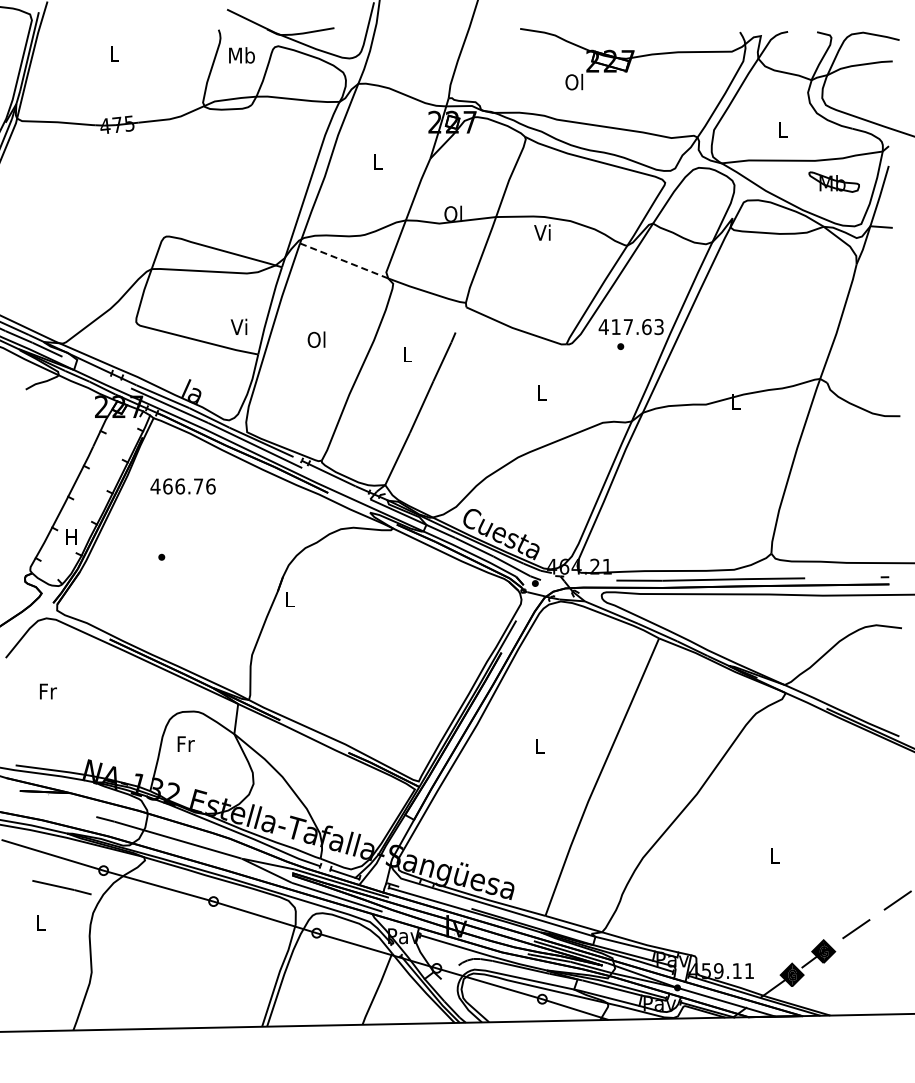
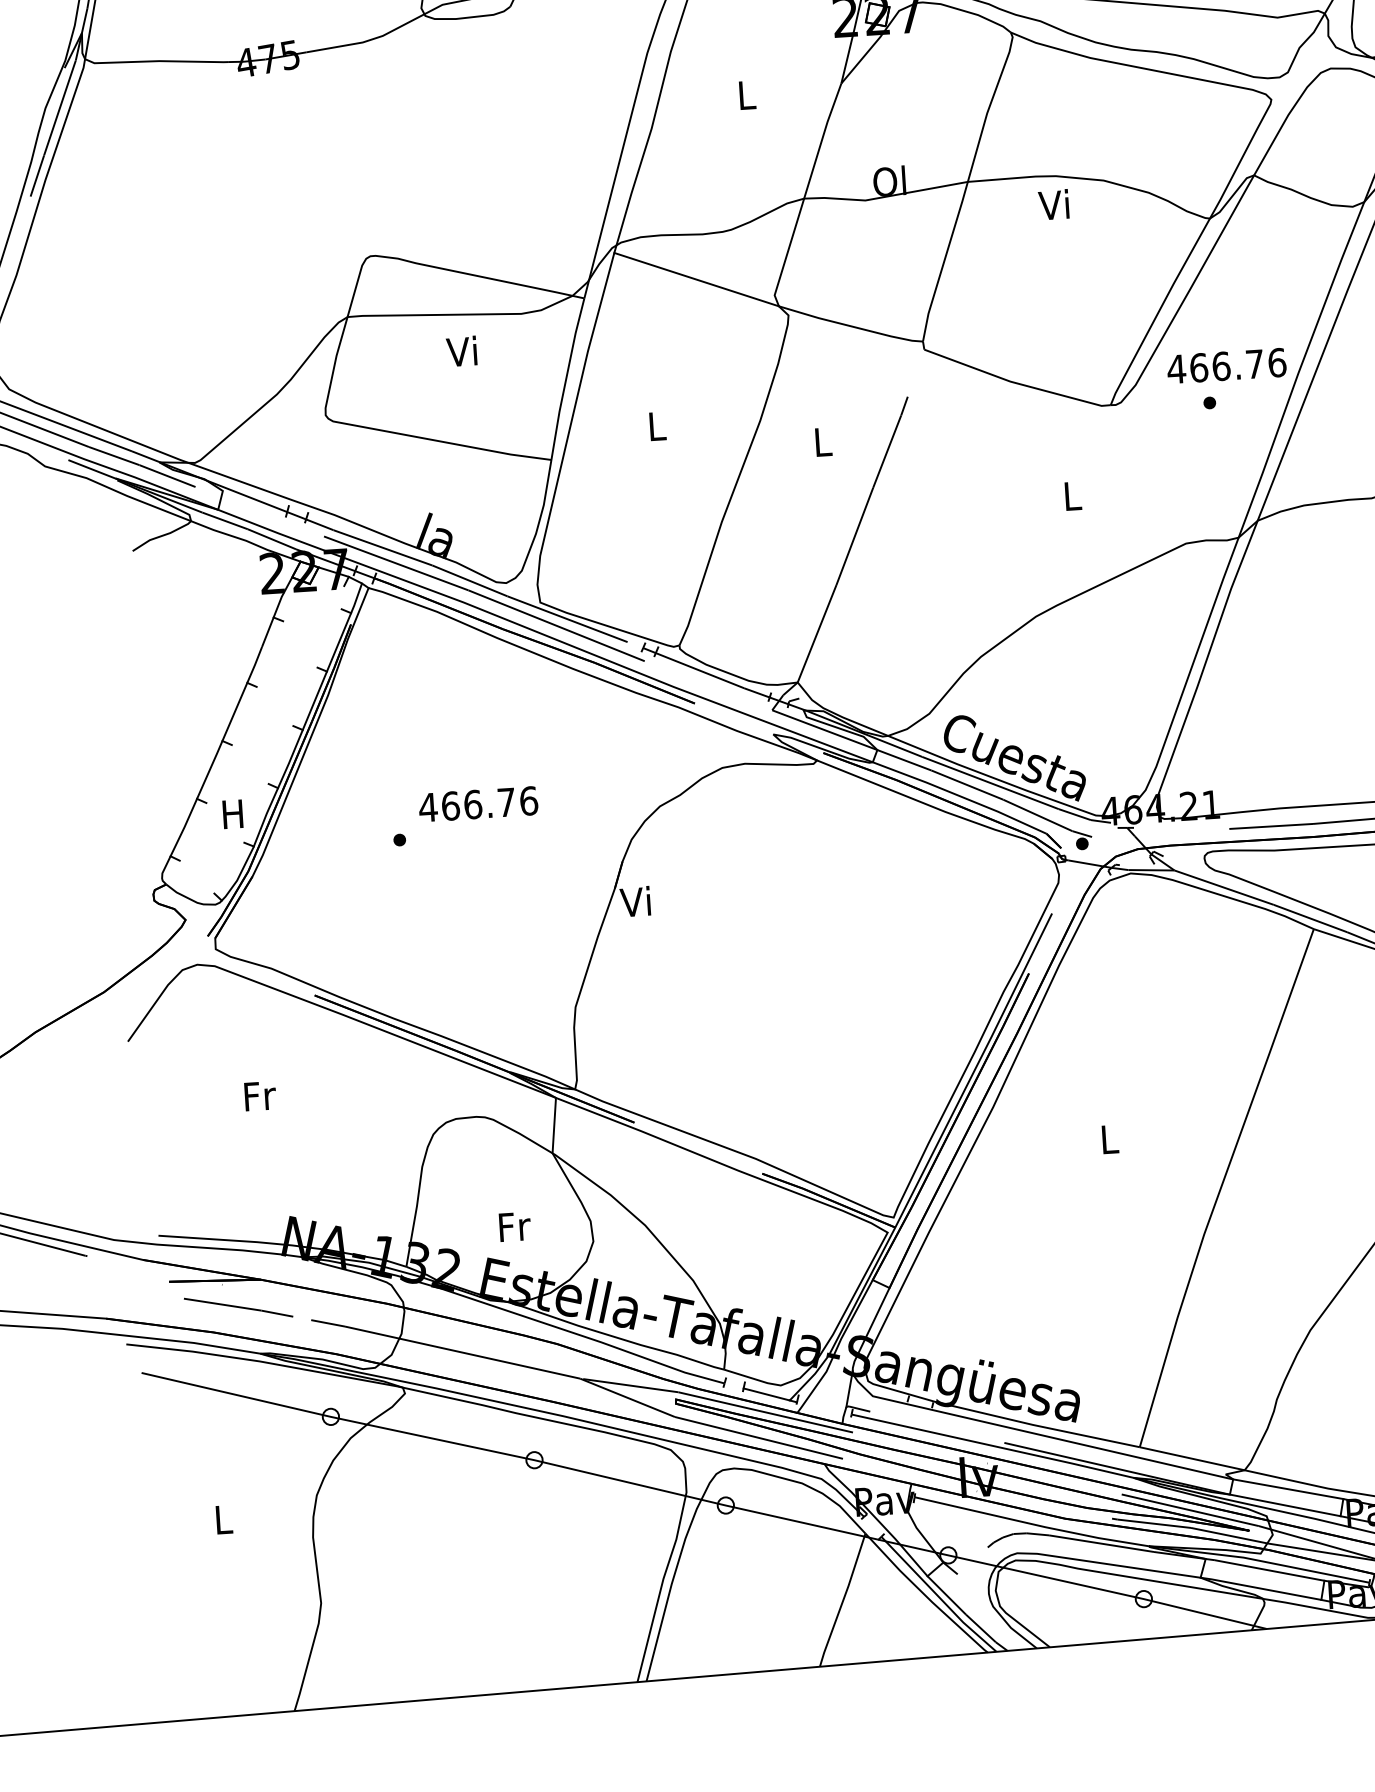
line: (344, 261) -> (697, 280), dashed -> solid
text: (238, 326) -> (460, 350), moved
text: (637, 327) -> (1237, 366), 417.63 -> 466.76
text: (316, 339) -> (655, 425), Ol -> L
text: (182, 486) -> (477, 804), moved
text: (288, 599) -> (635, 901), L -> Vi
text: (48, 691) -> (260, 1096), moved
text: (185, 743) -> (513, 1225), moved
line: (61, 887) -> (237, 1307), moved

